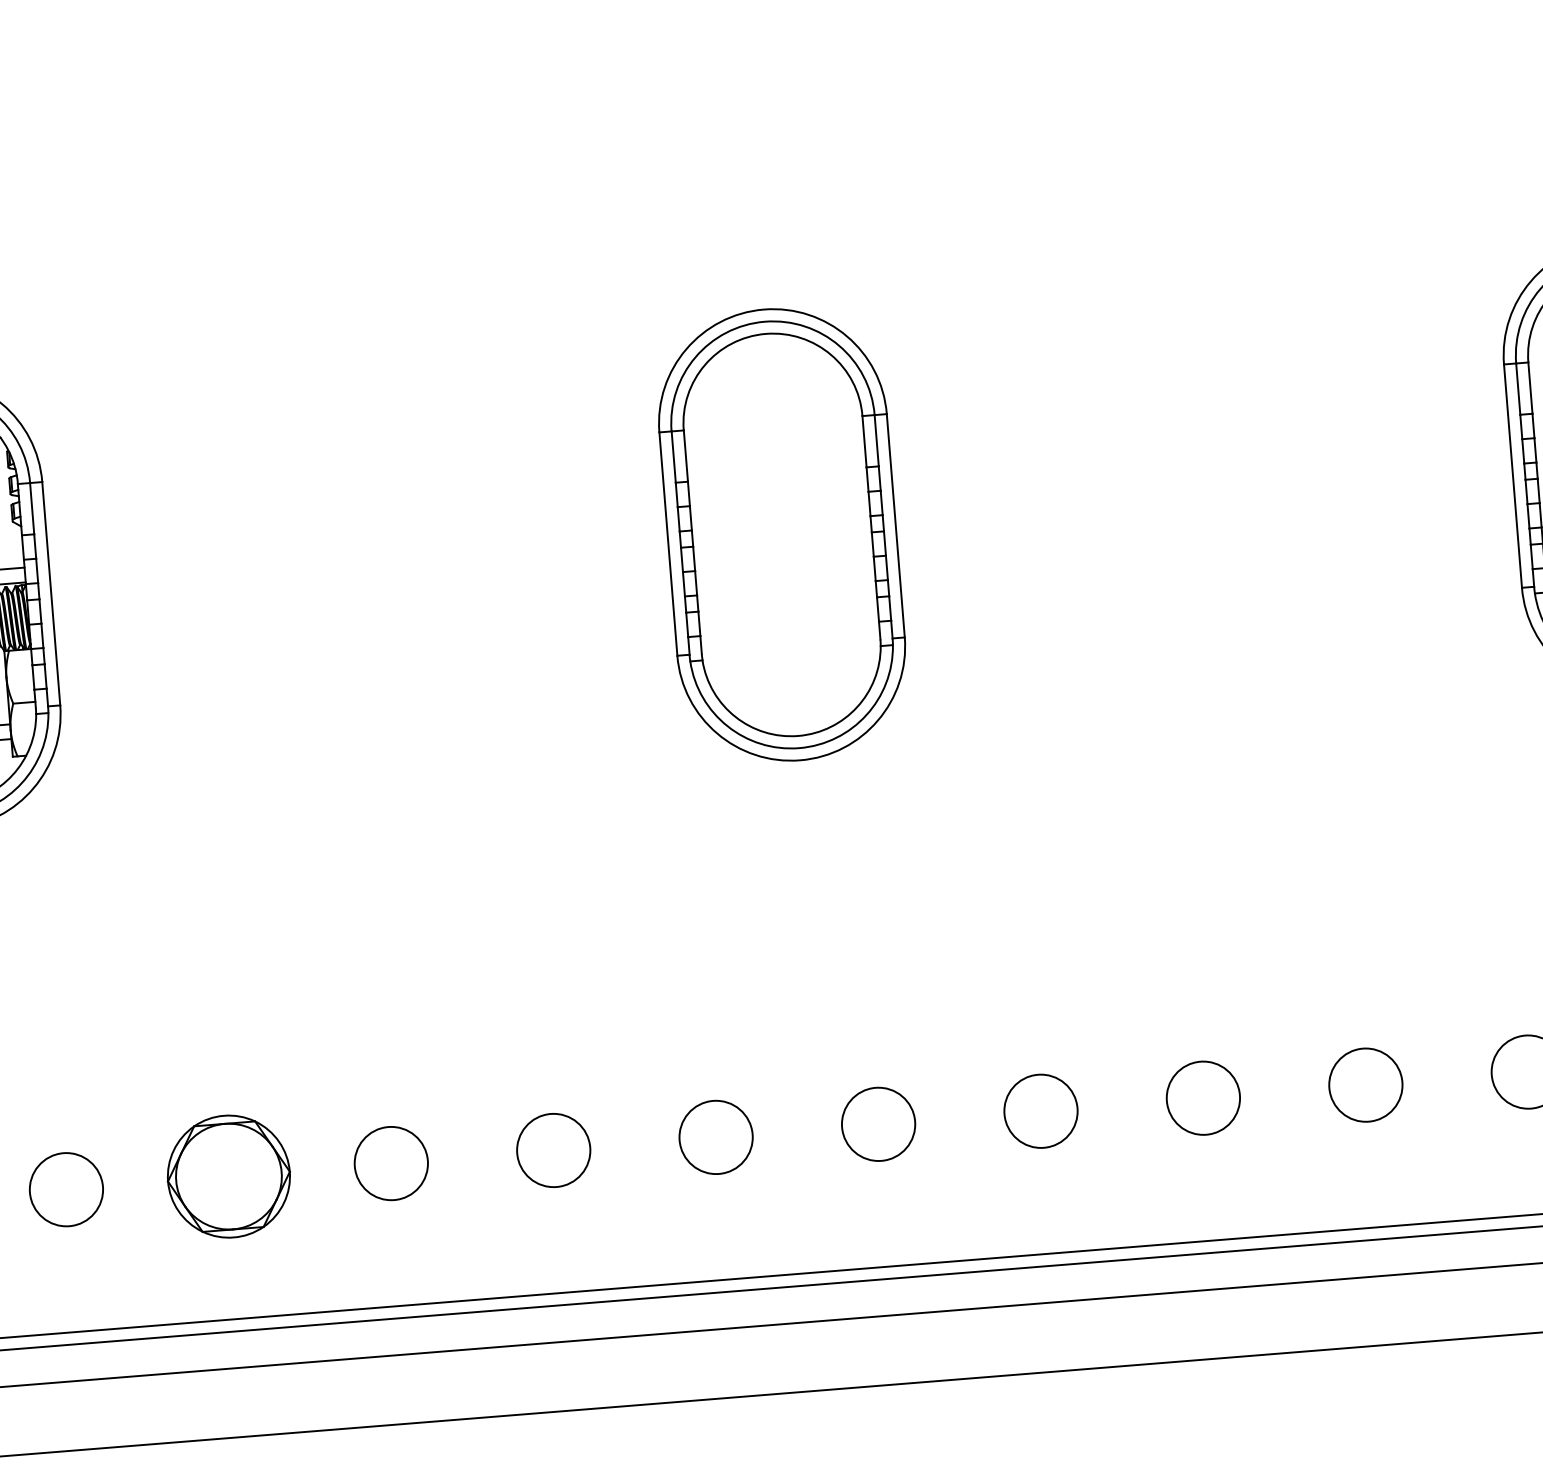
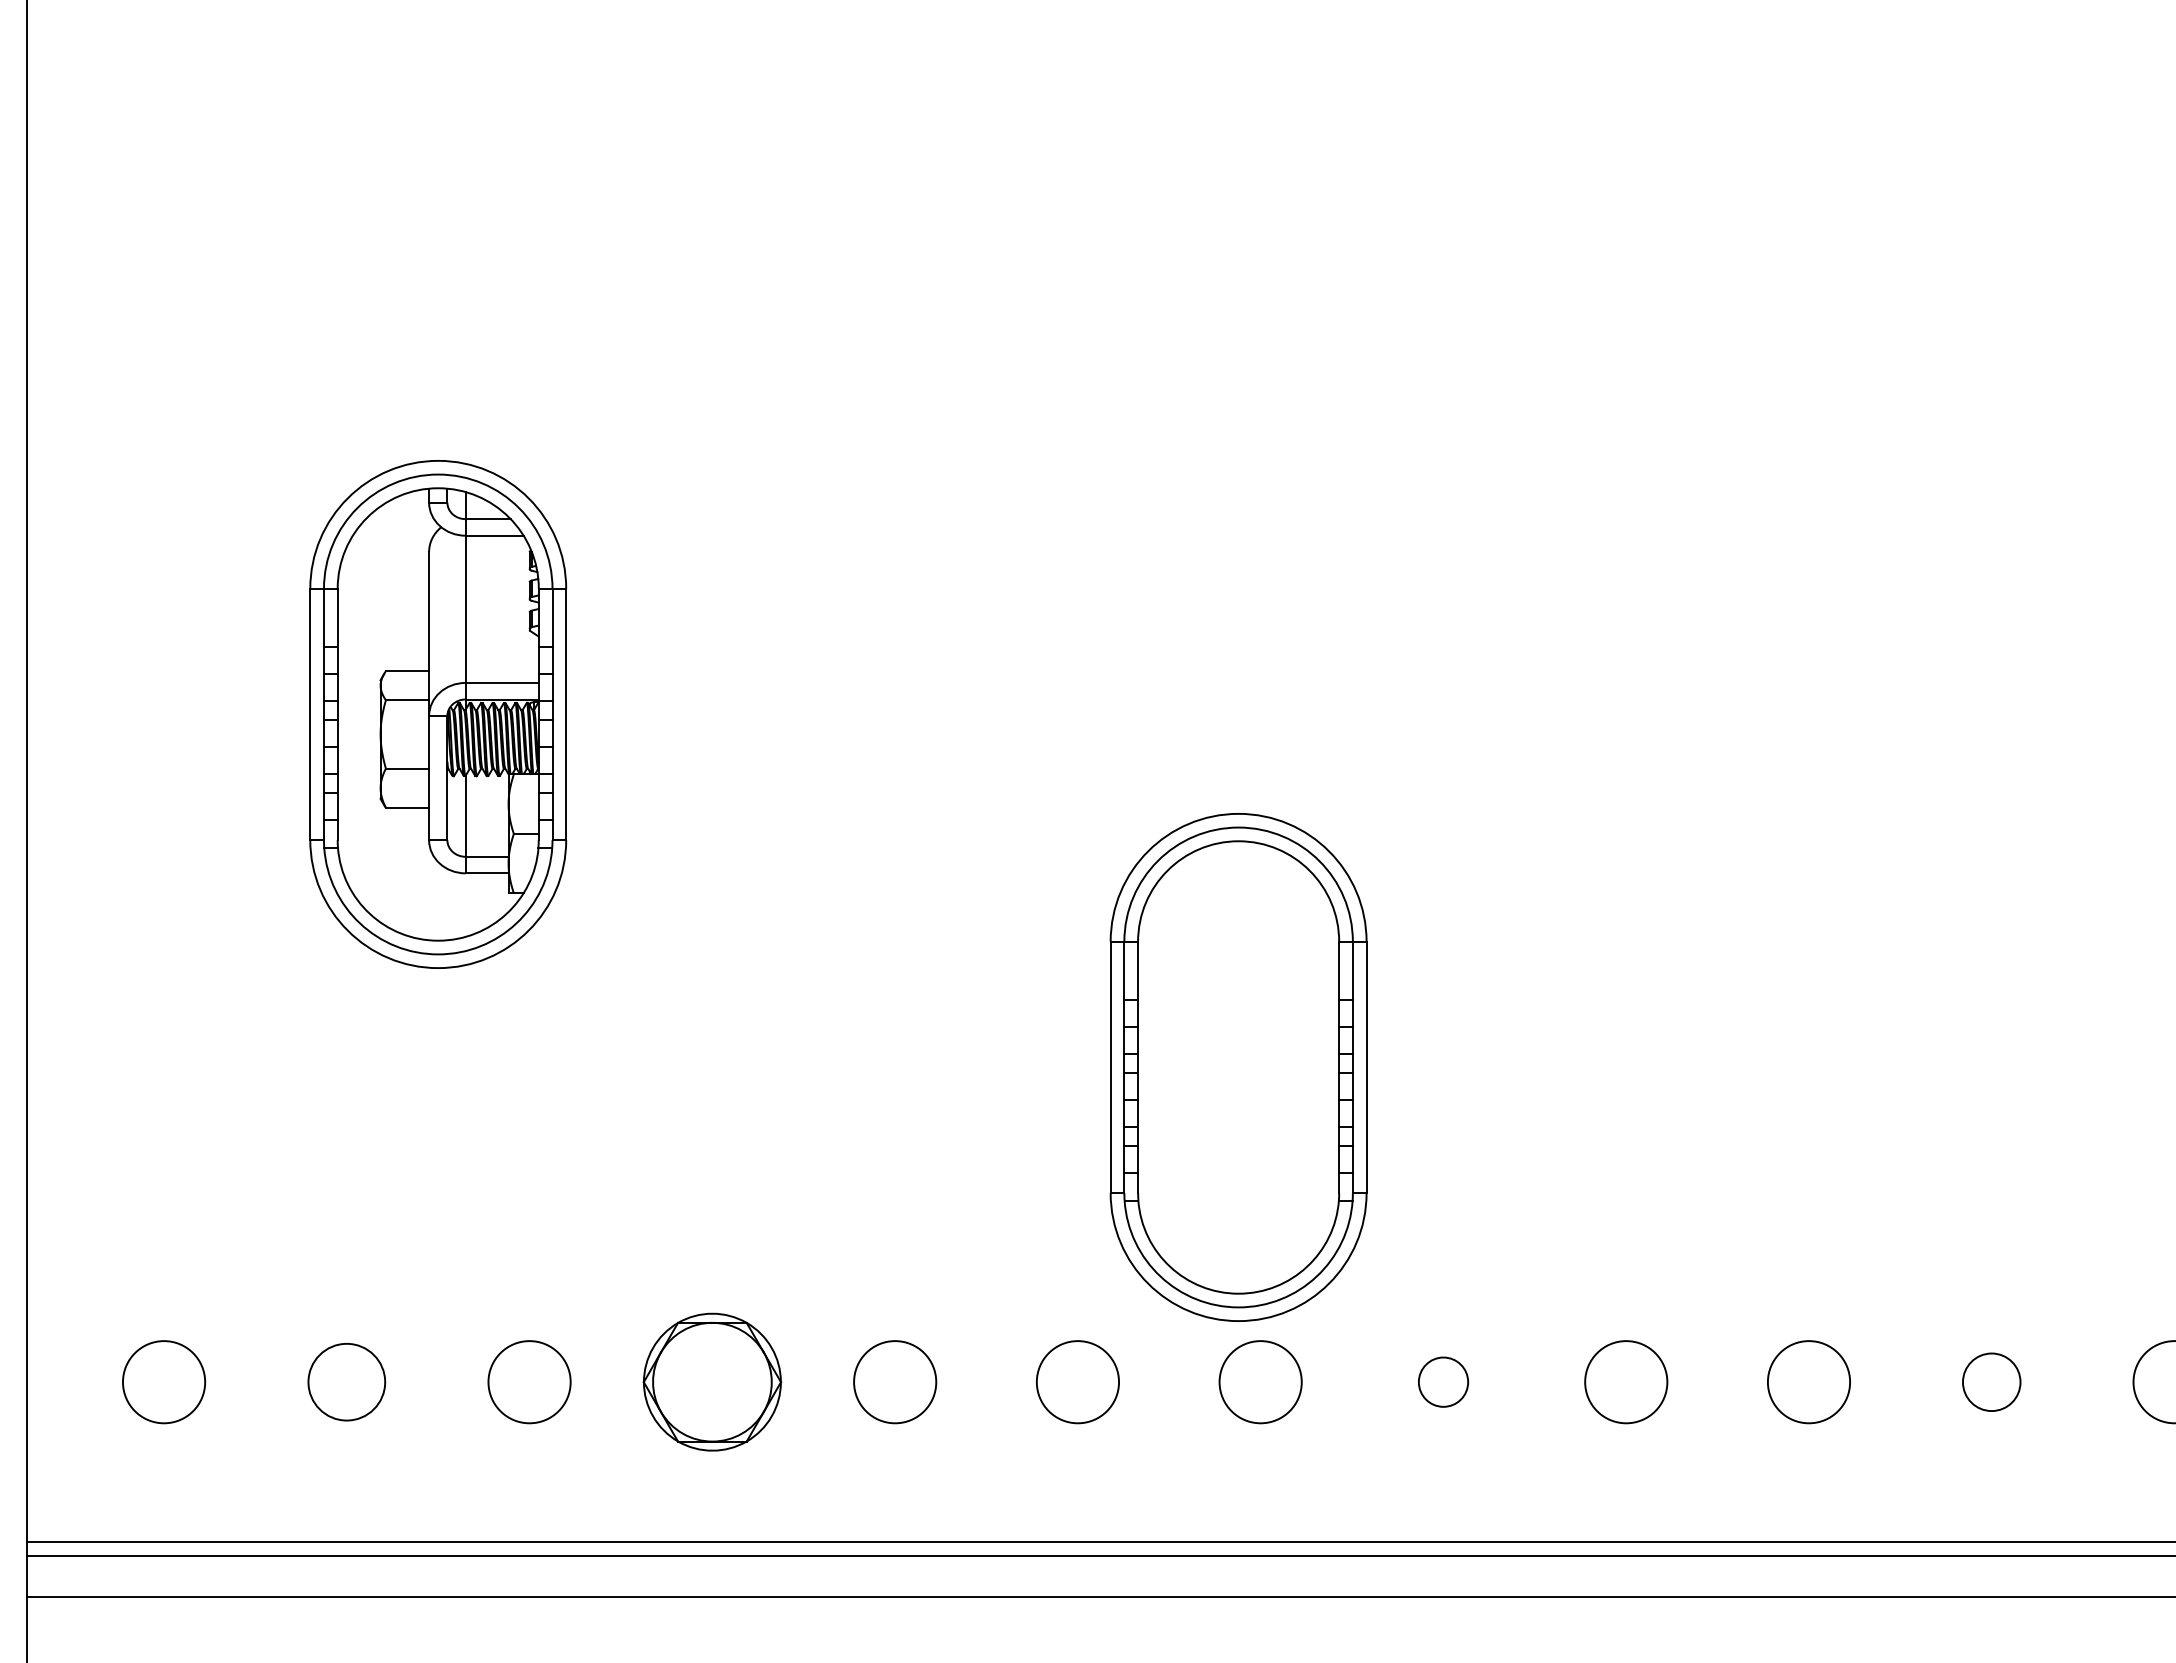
part: (781, 534) -> (1238, 1067), moved
circle: (1365, 1085) -> (1991, 1382), size x0.7
circle: (878, 1124) -> (1443, 1382), size x0.6

